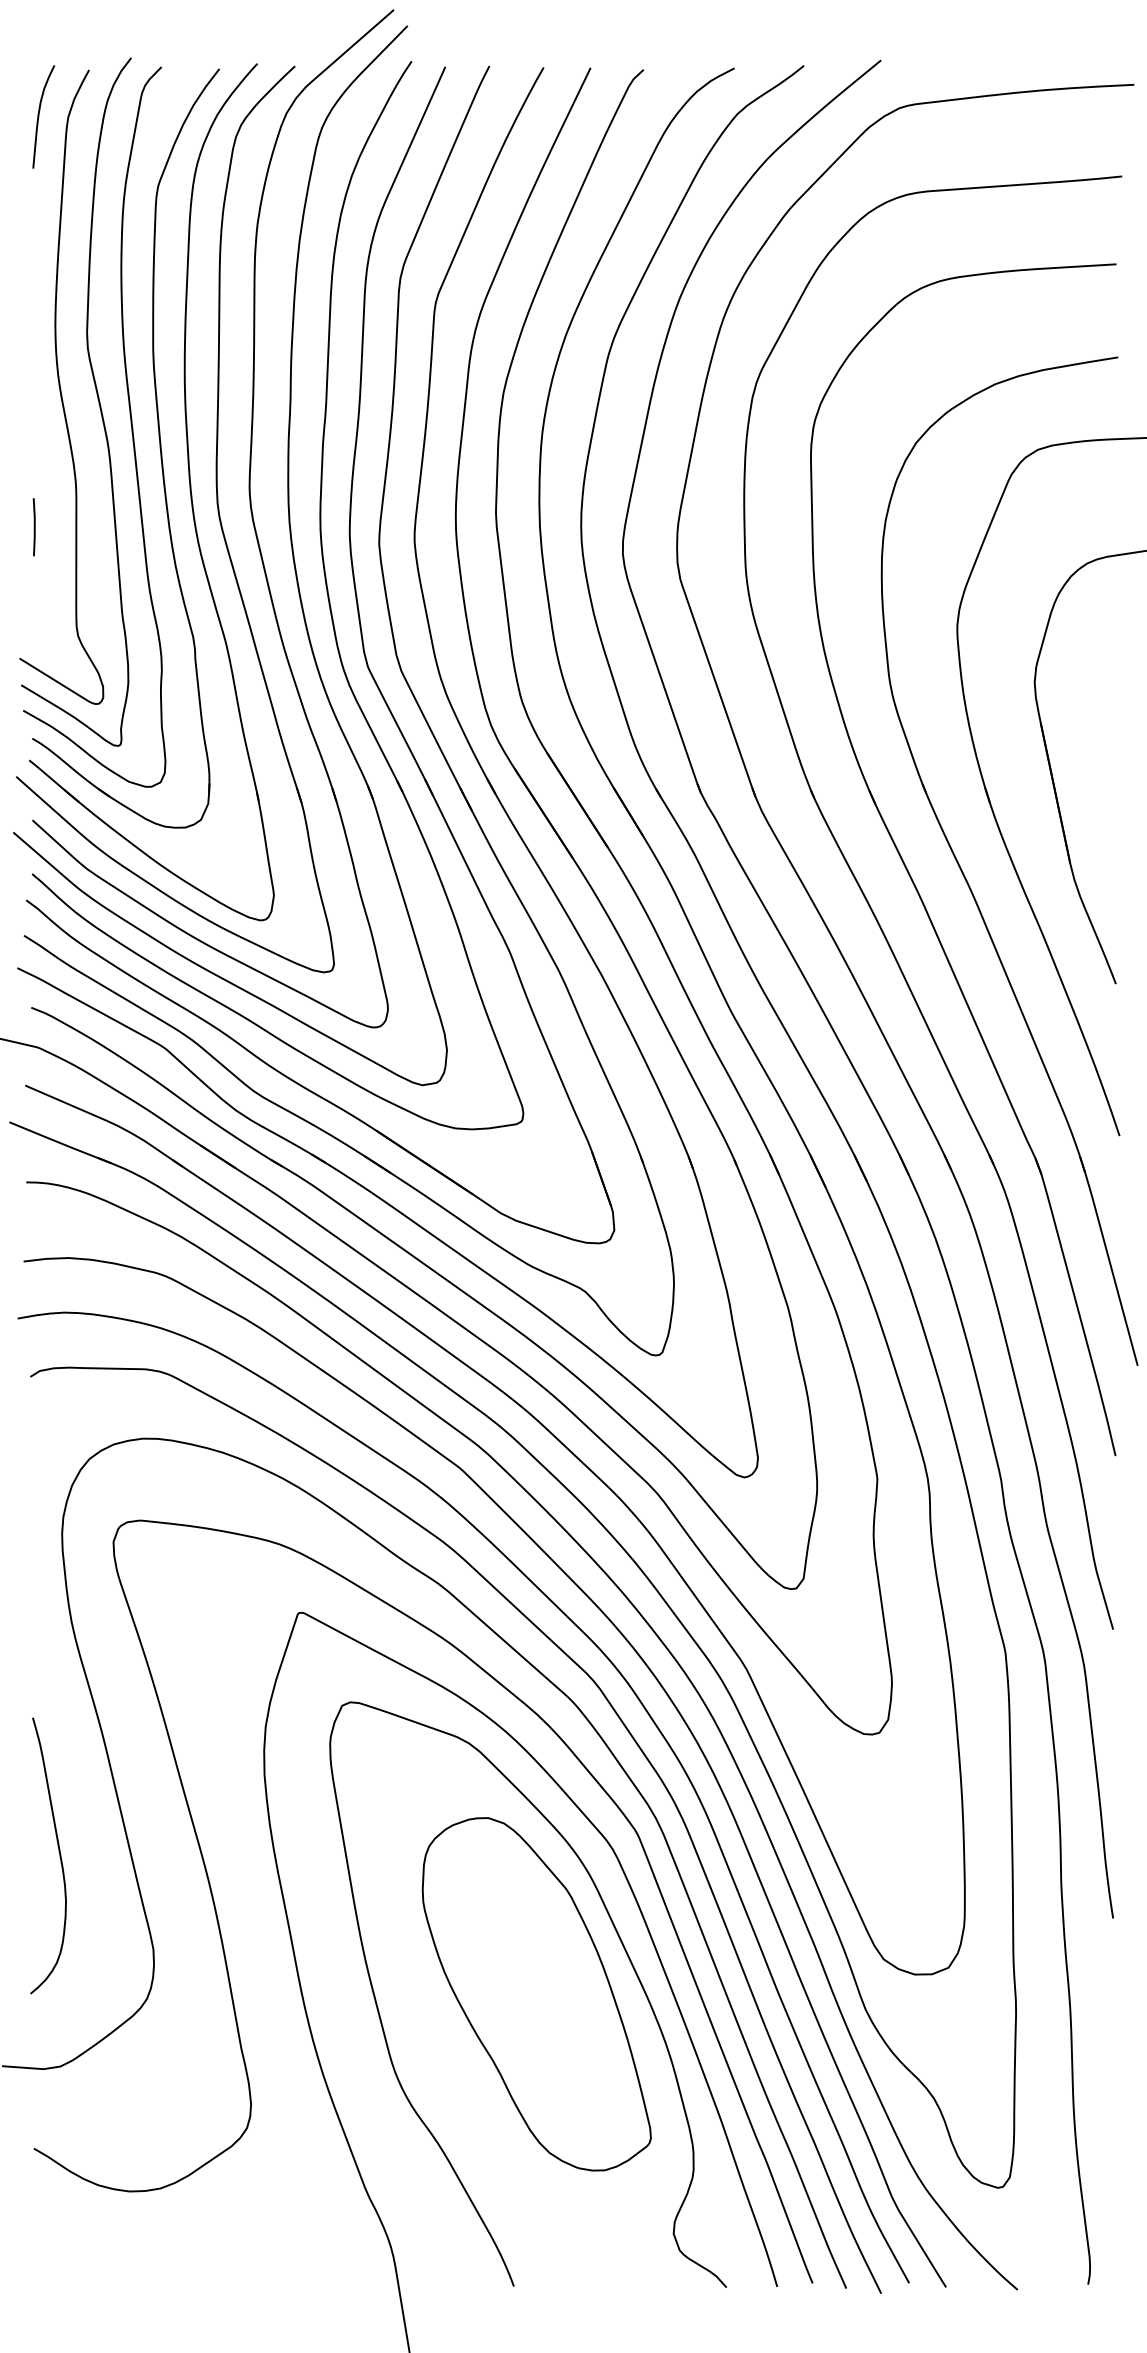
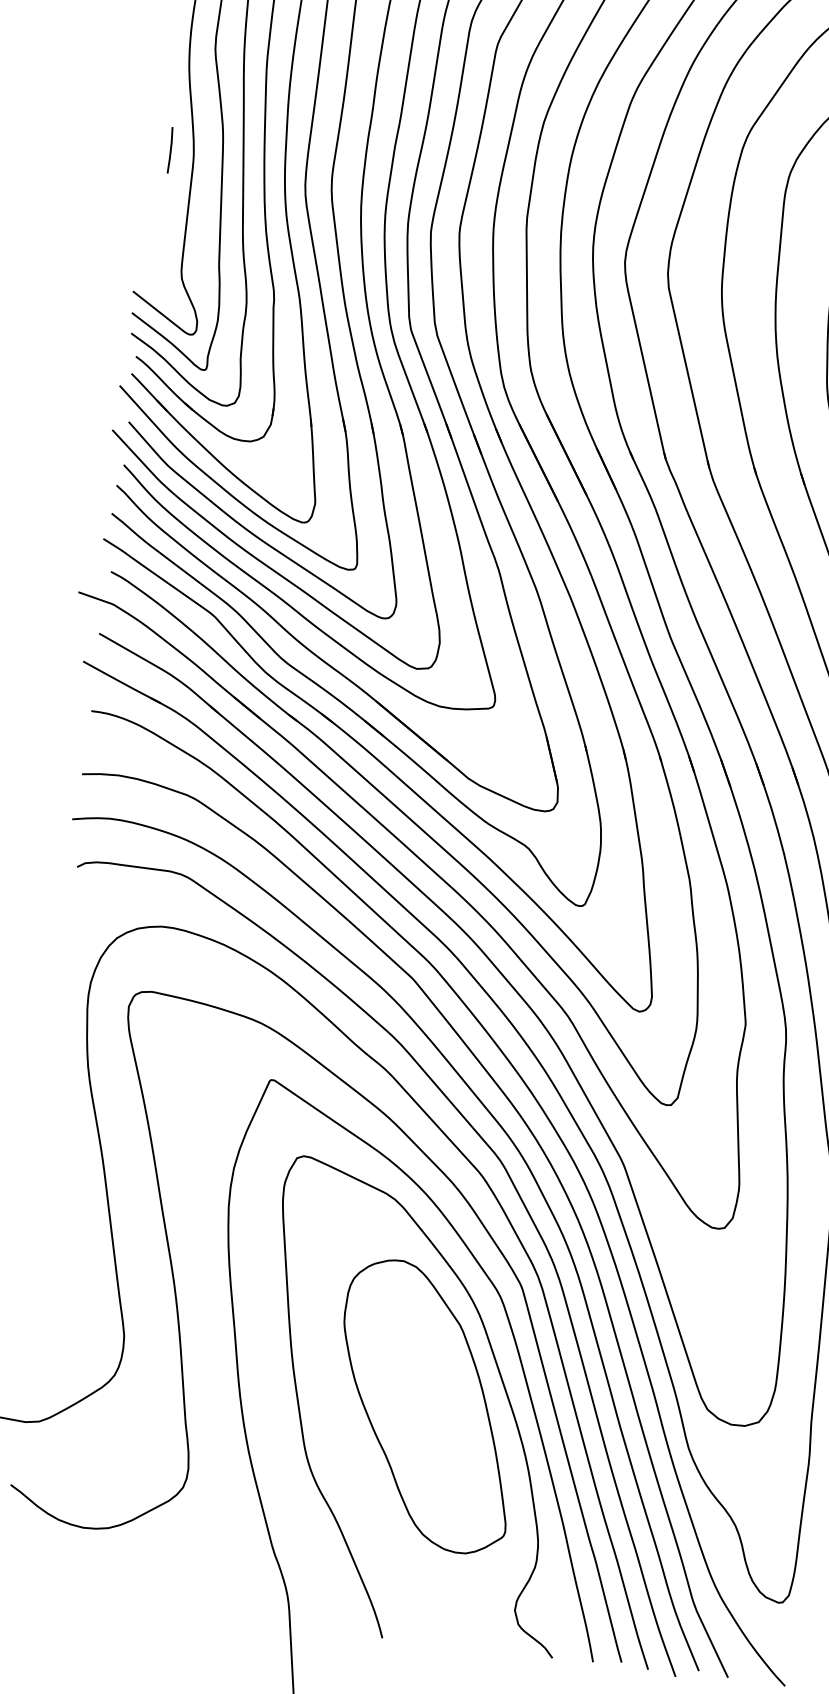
line: (33, 527) -> (169, 150), moved
curve: (58, 1851) -> (57, 1249), removed

